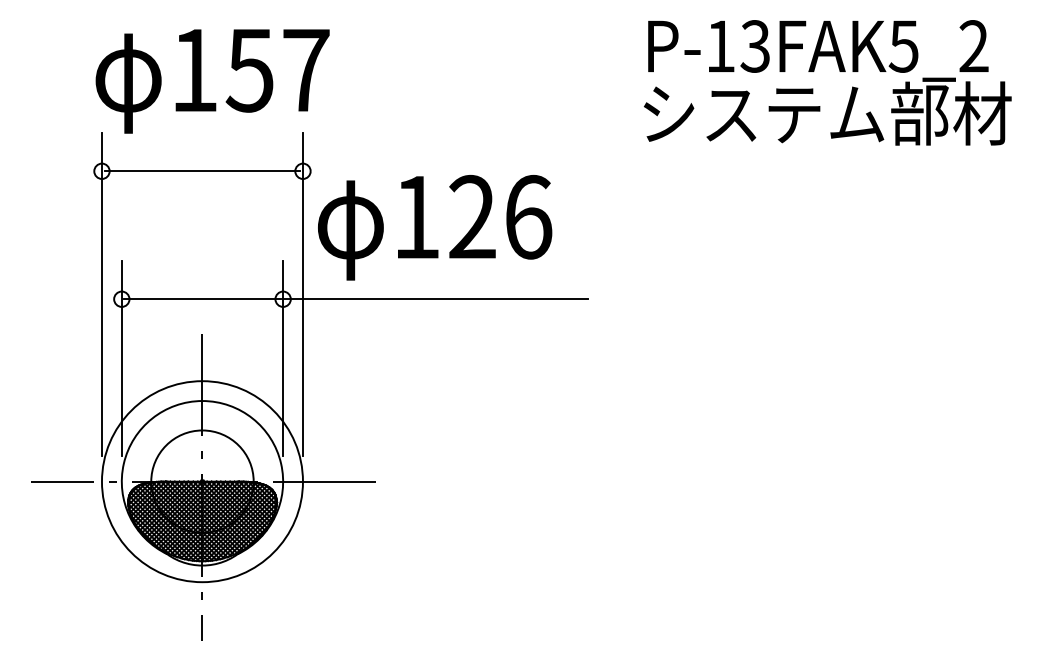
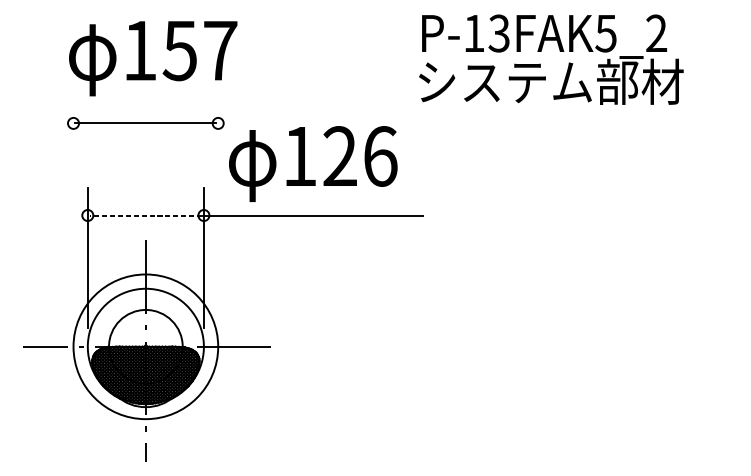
text: (827, 82) -> (551, 59), moved
line: (101, 294) -> (73, 212), removed
line: (302, 294) -> (217, 212), removed
line: (201, 299) -> (145, 215), solid -> dashed

